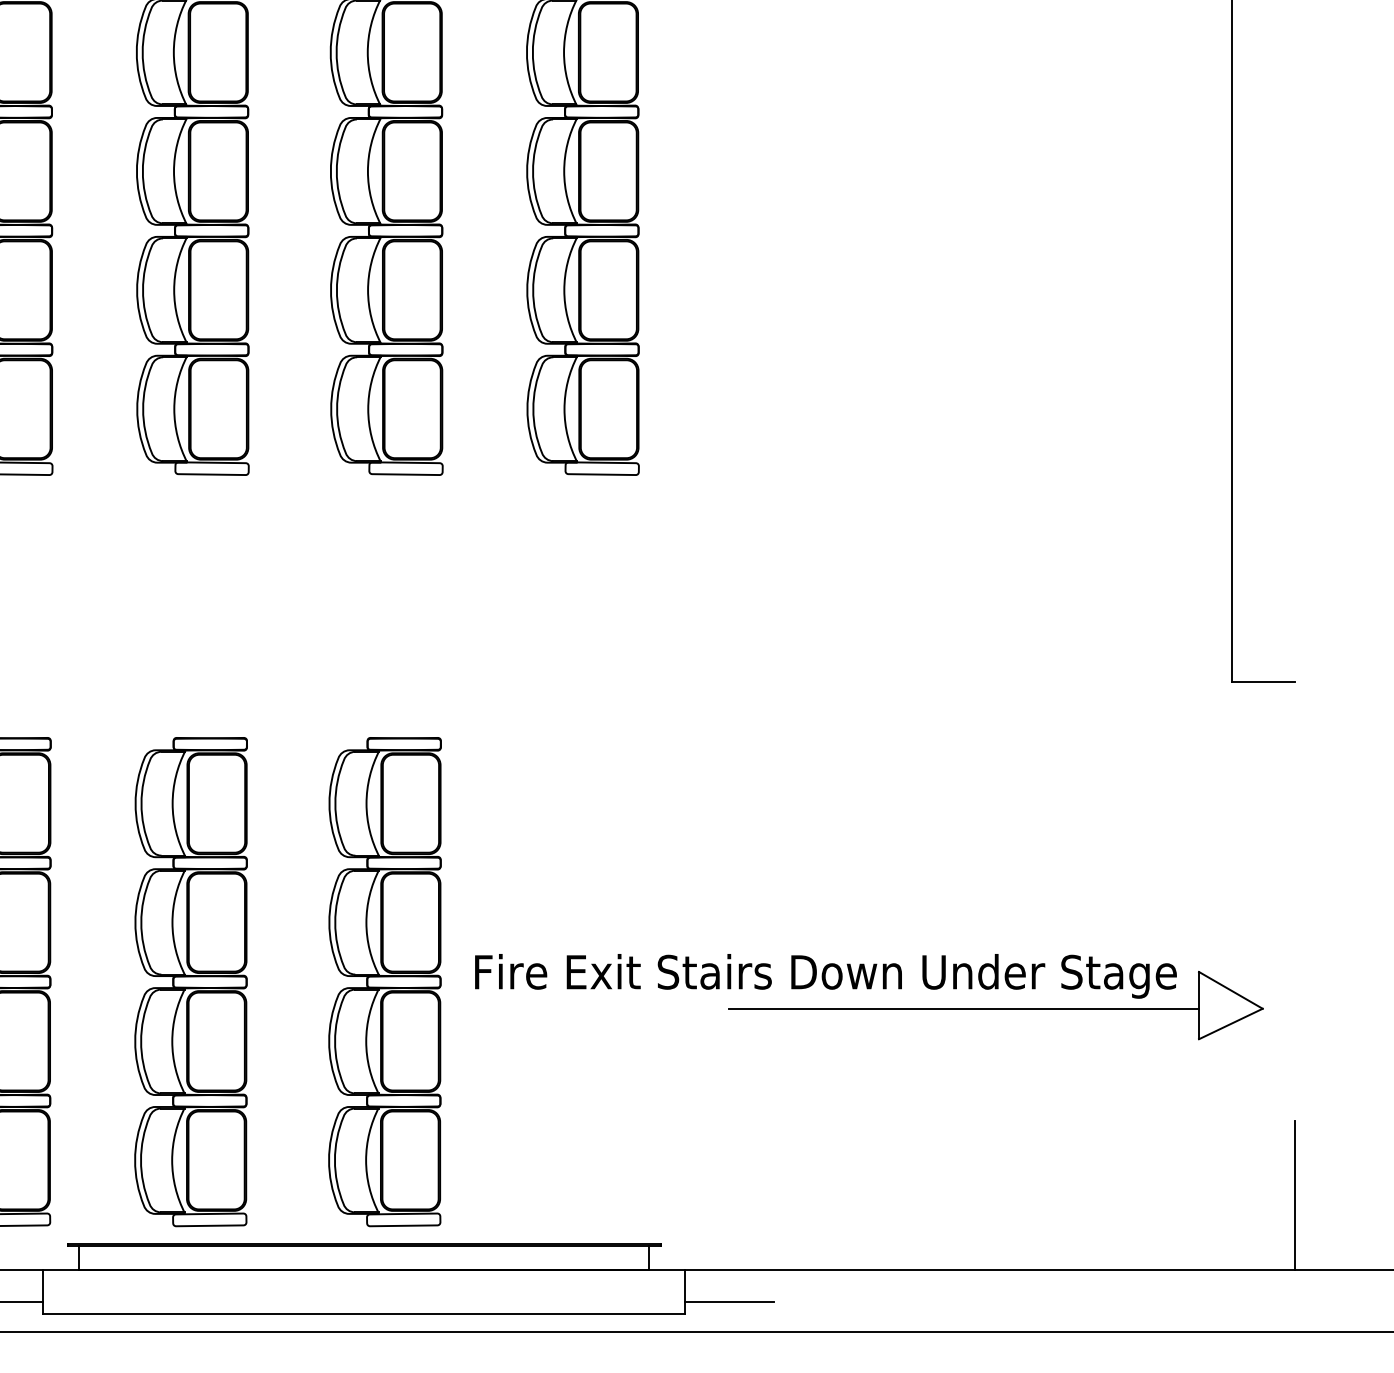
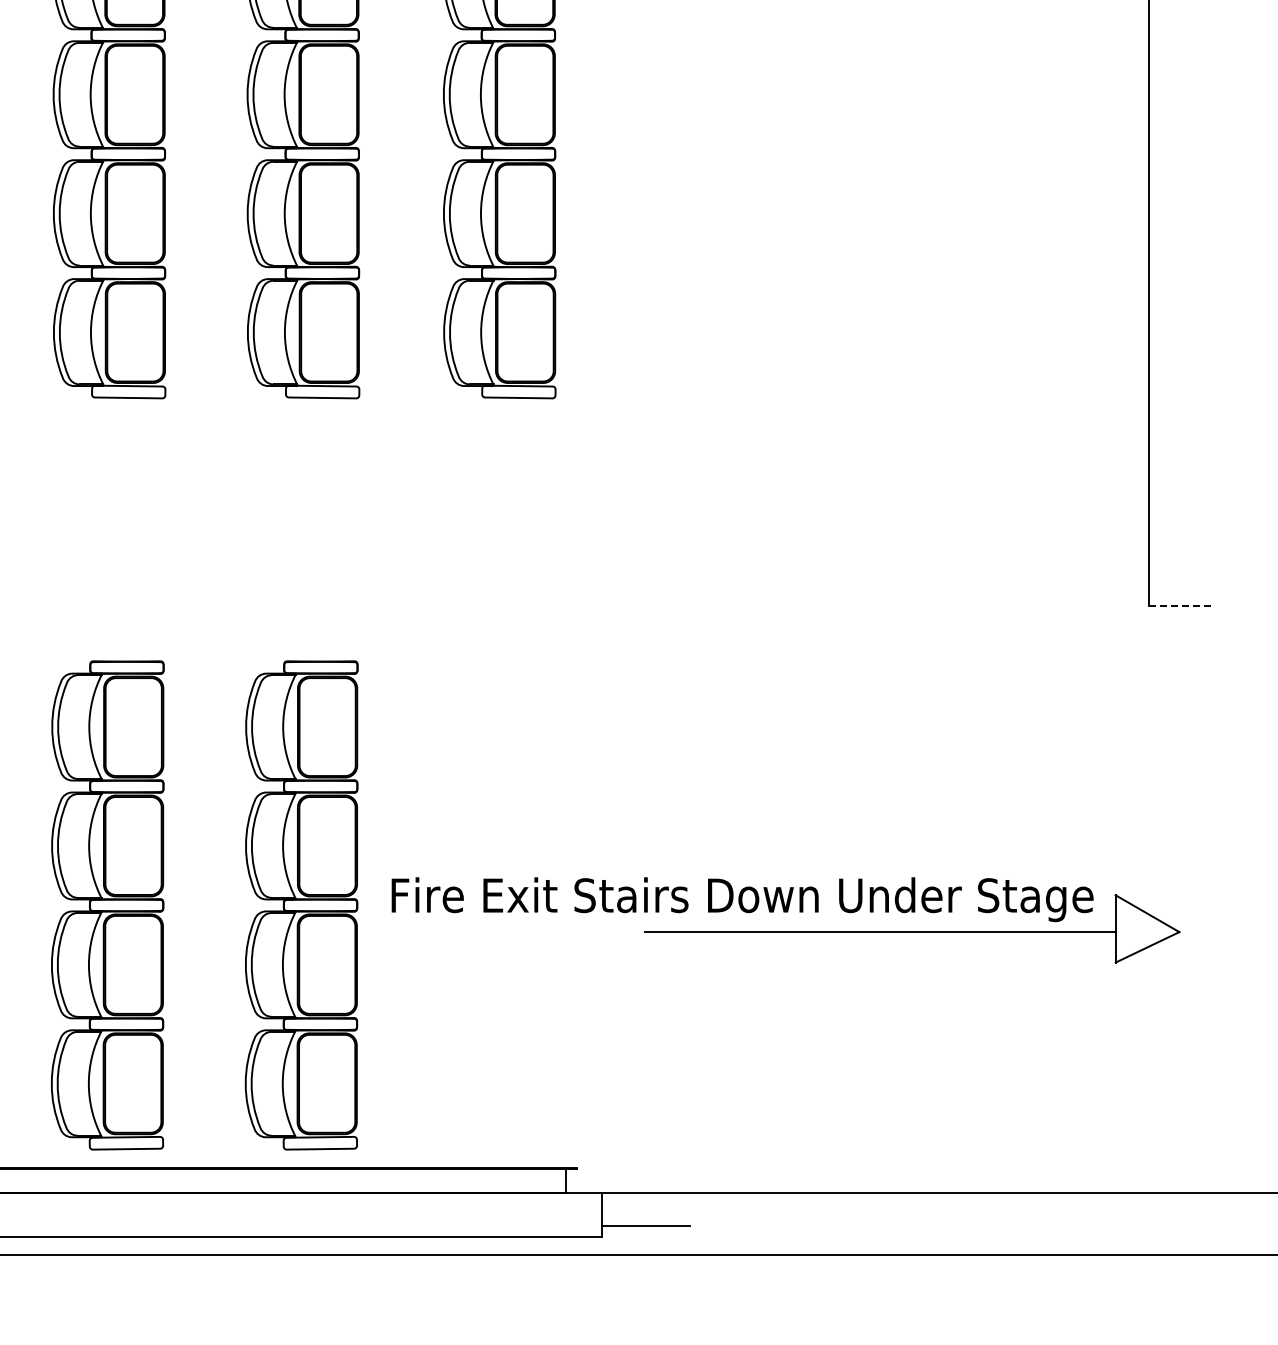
line: (1264, 682) -> (1181, 605), solid -> dashed
line: (1294, 1194) -> (1211, 1117), removed

